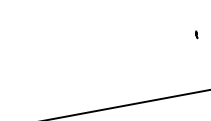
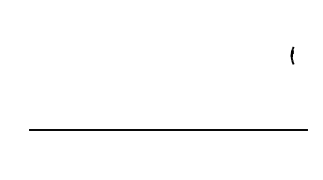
part: (196, 34) -> (291, 55), size x1.6

